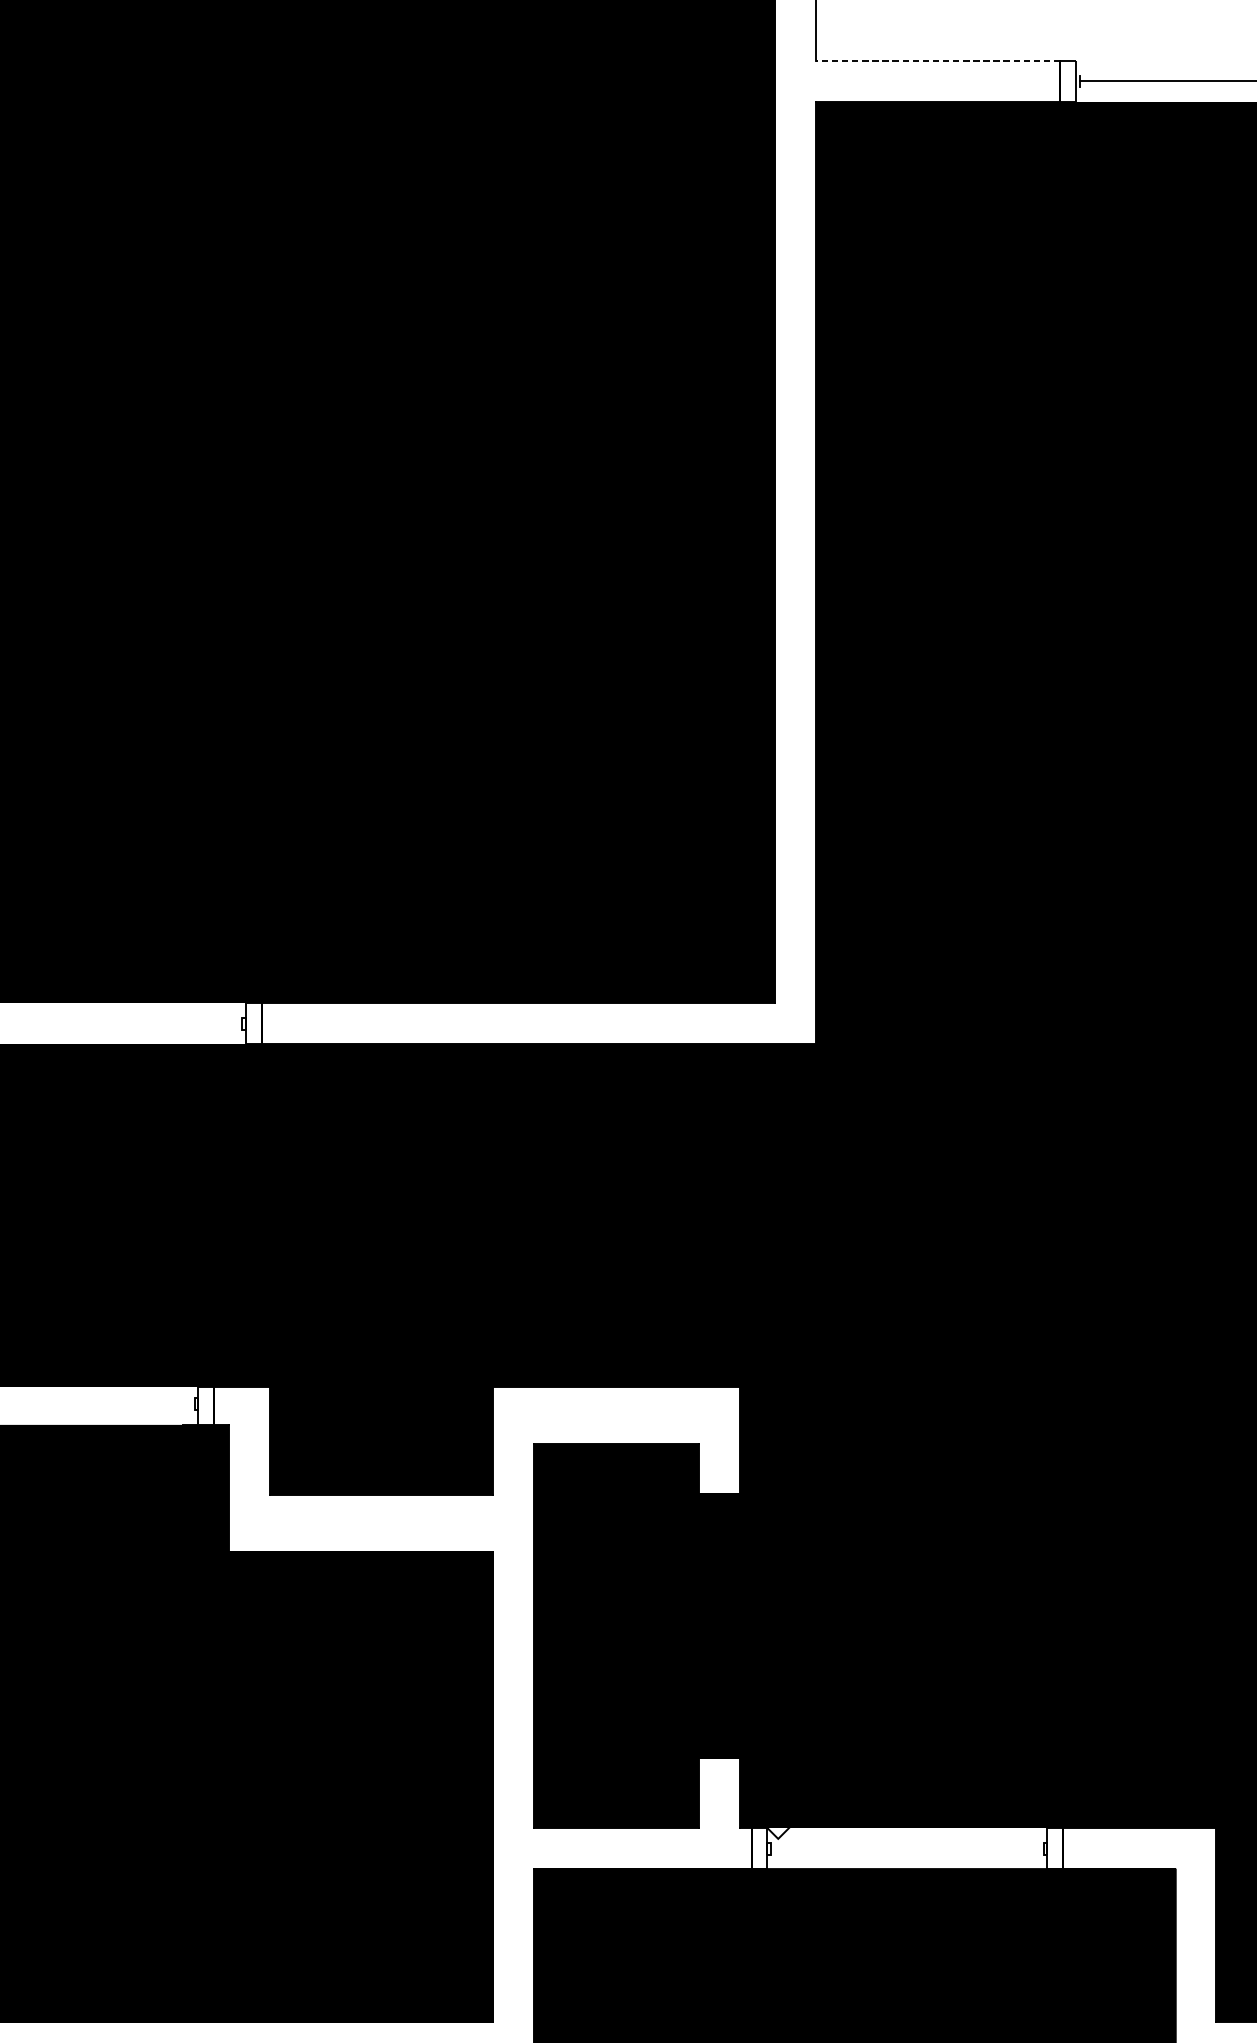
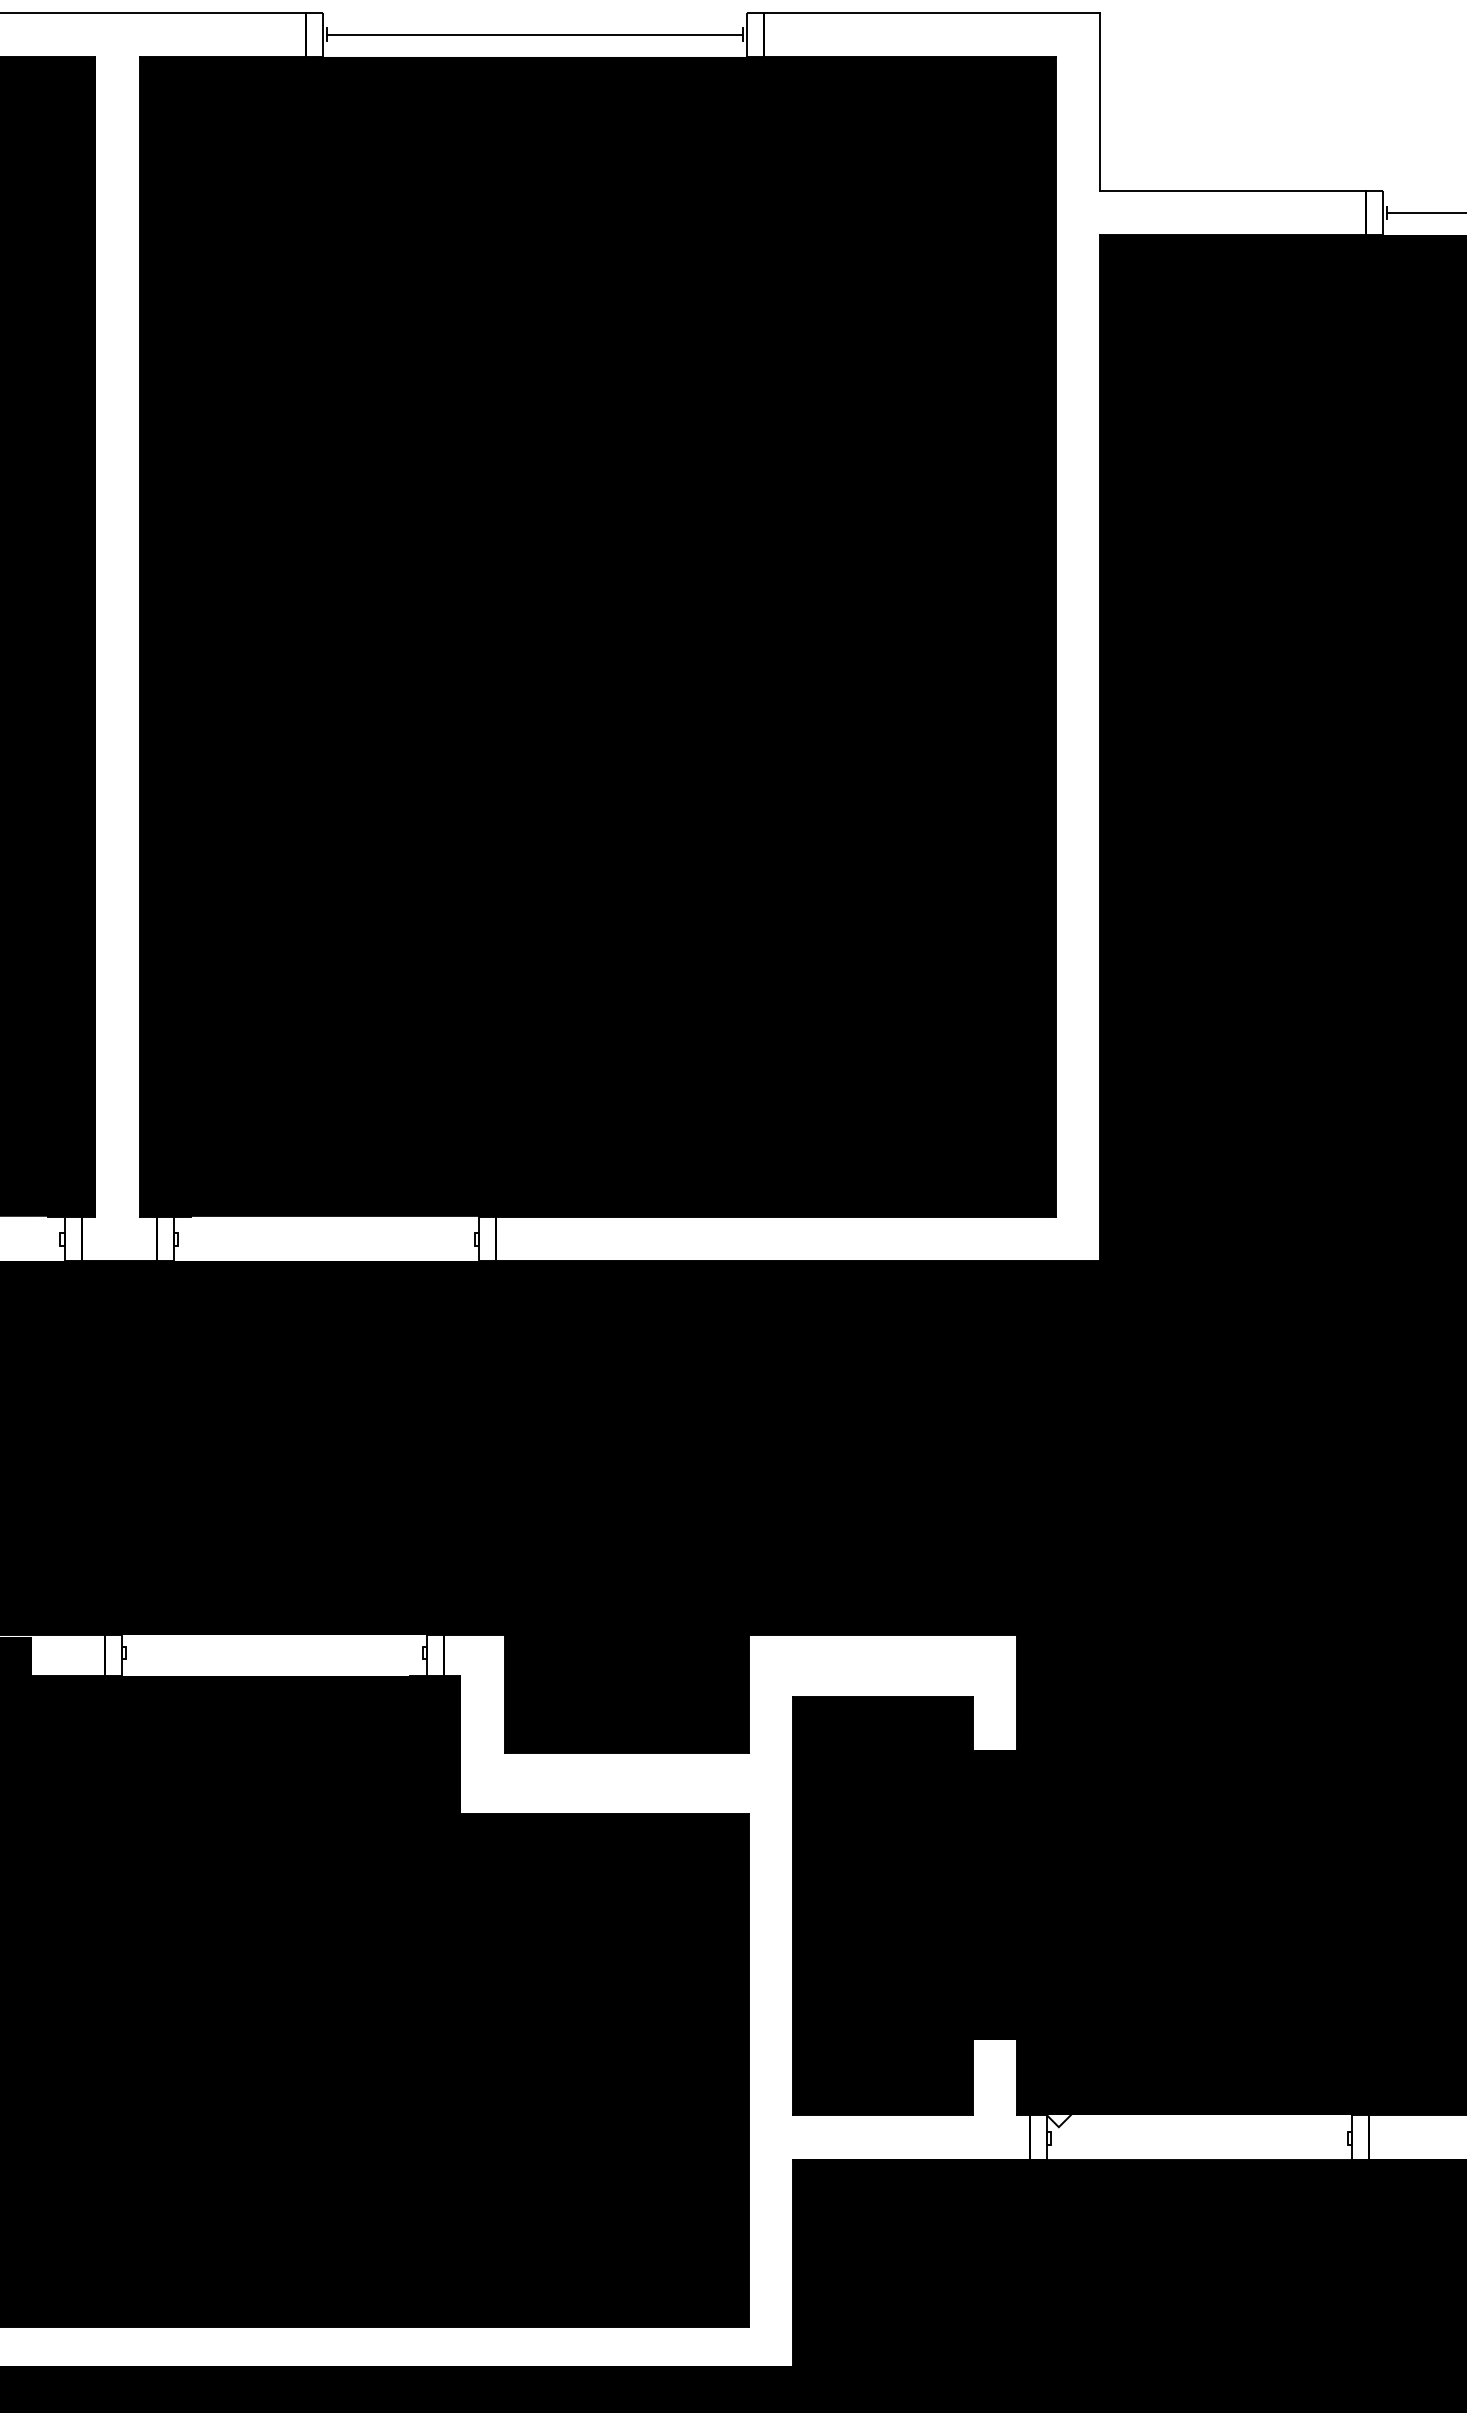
line: (937, 60) -> (1232, 190), dashed -> solid

